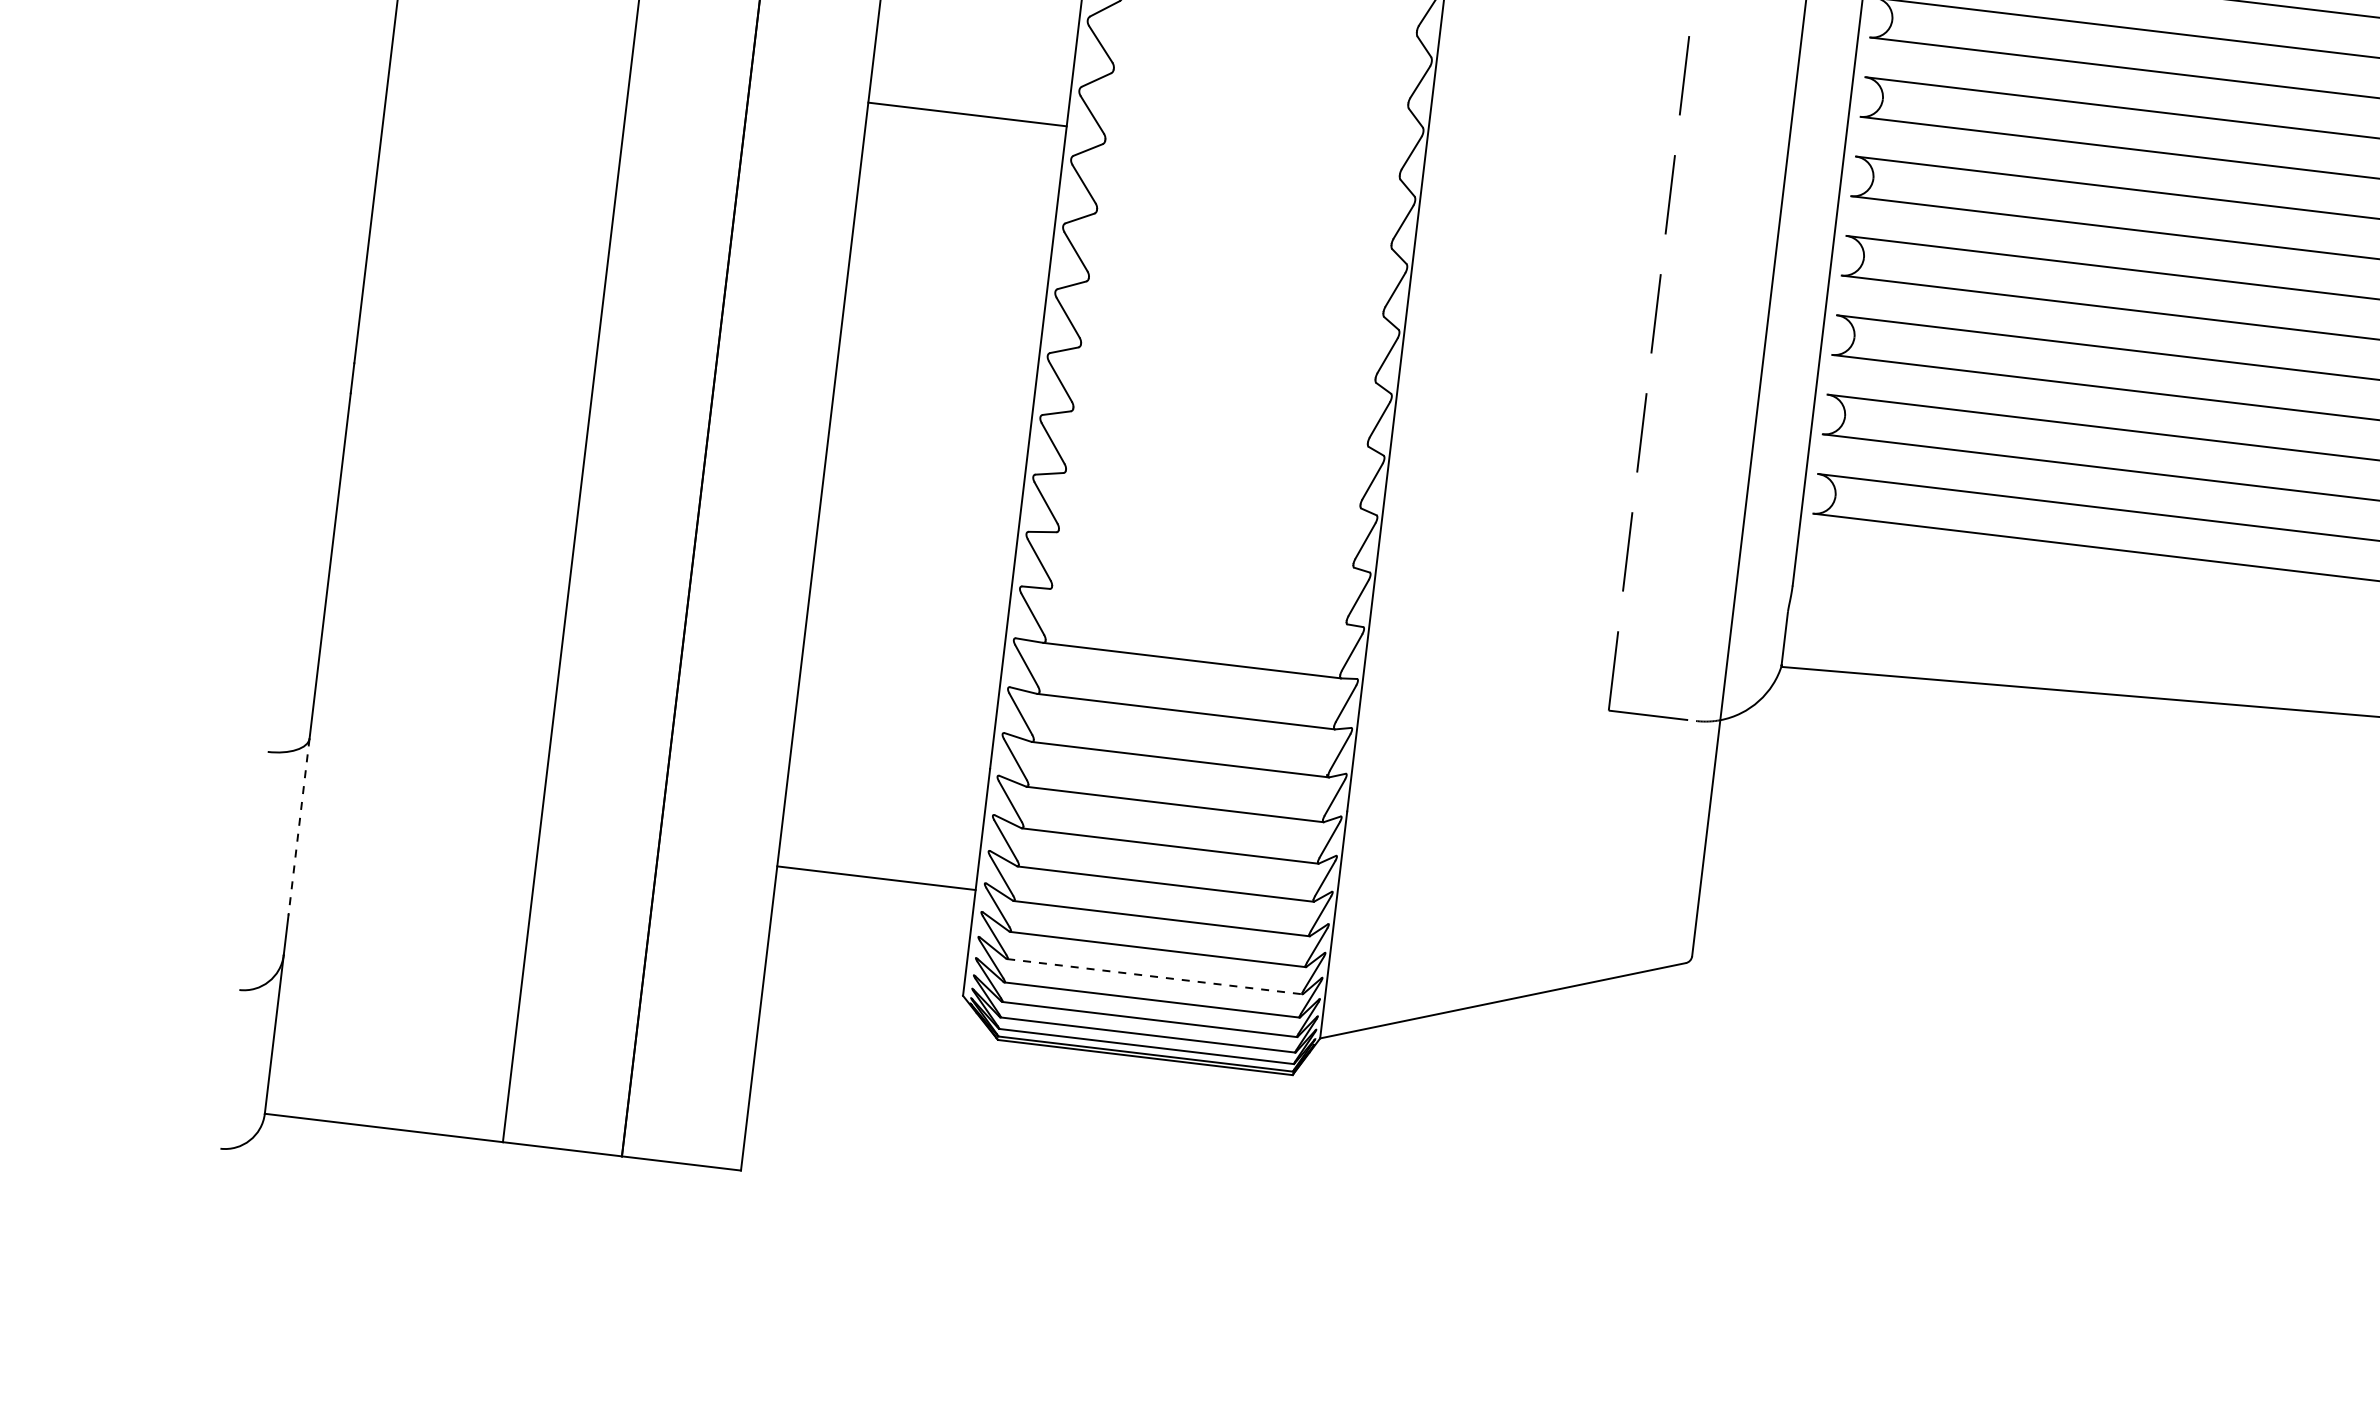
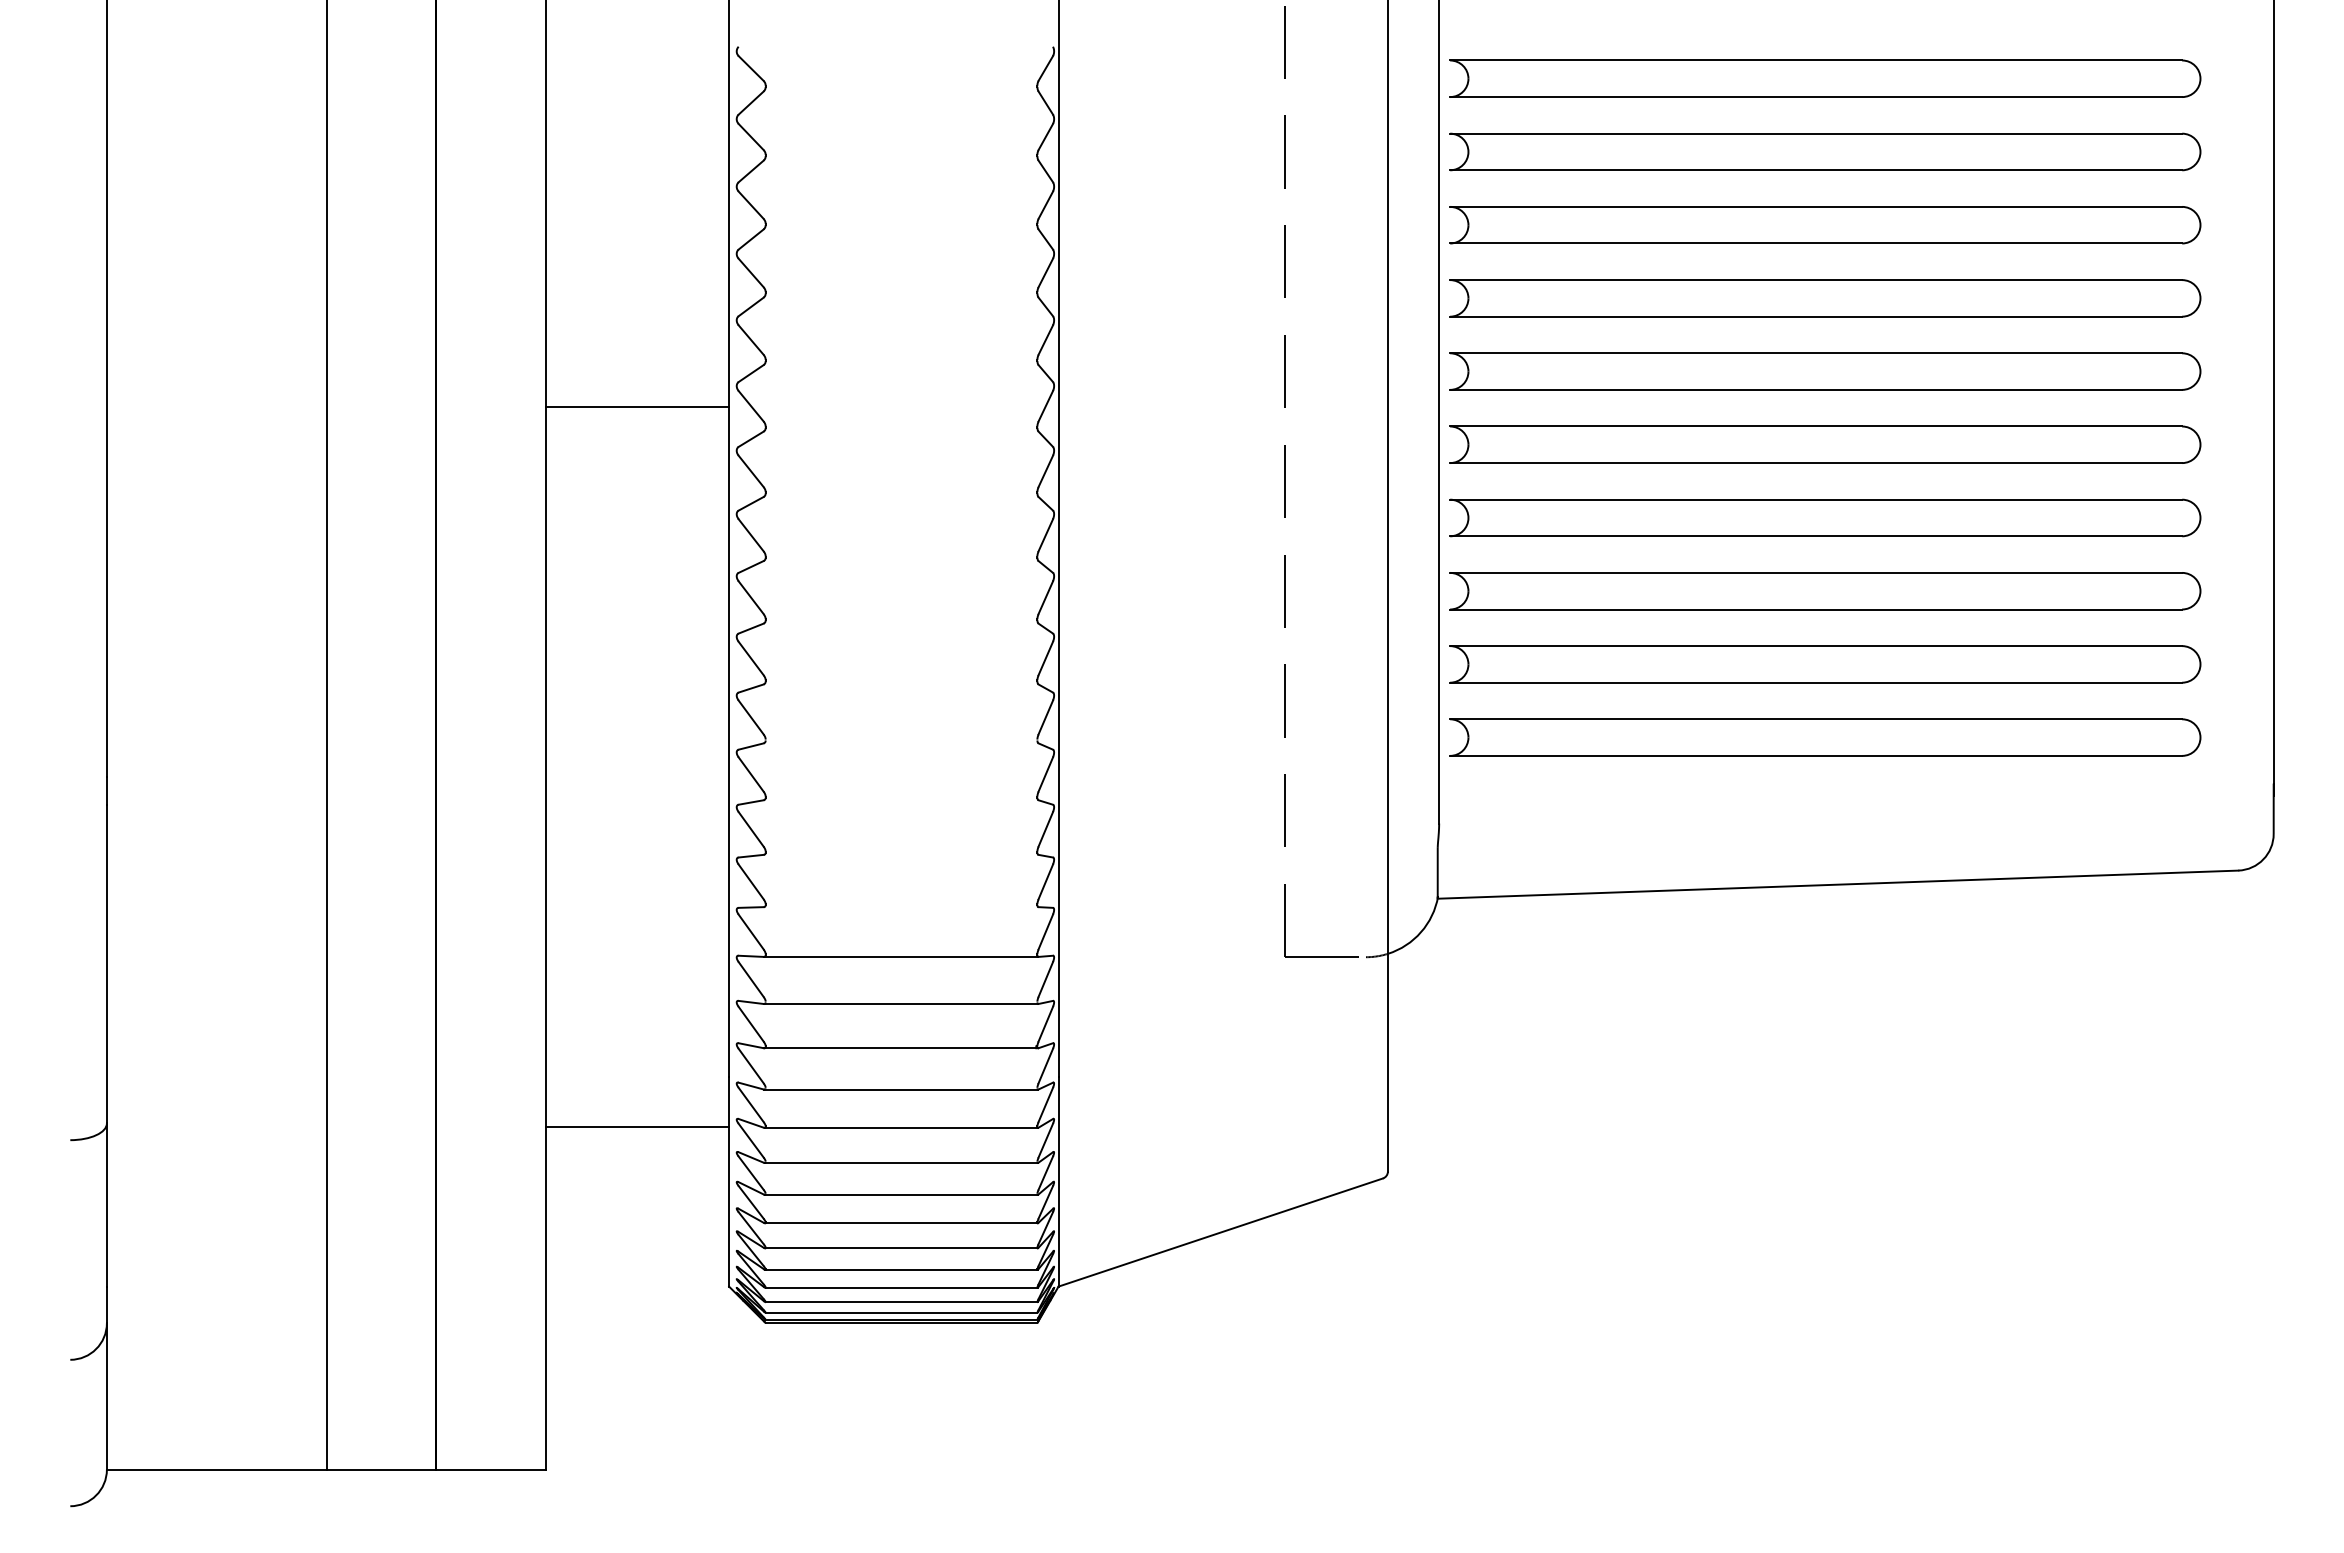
line: (967, 114) -> (637, 406), moved
line: (298, 827) -> (106, 1205), dashed -> solid
line: (876, 878) -> (637, 1127), moved
line: (1154, 976) -> (901, 1248), dashed -> solid

